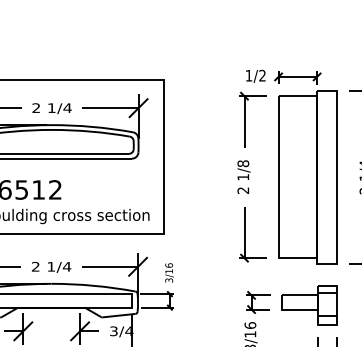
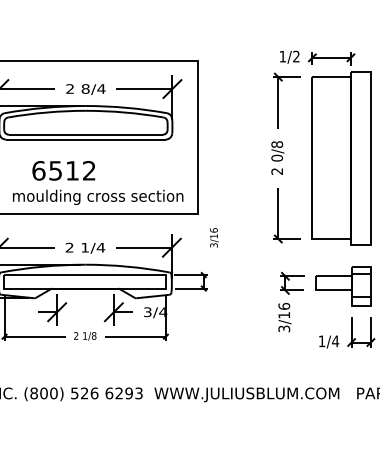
text: (51, 107) -> (85, 88), 1/4 -> 8/4
text: (243, 176) -> (277, 157), 1/8 -> 0/8
text: (169, 272) -> (214, 237), moved

